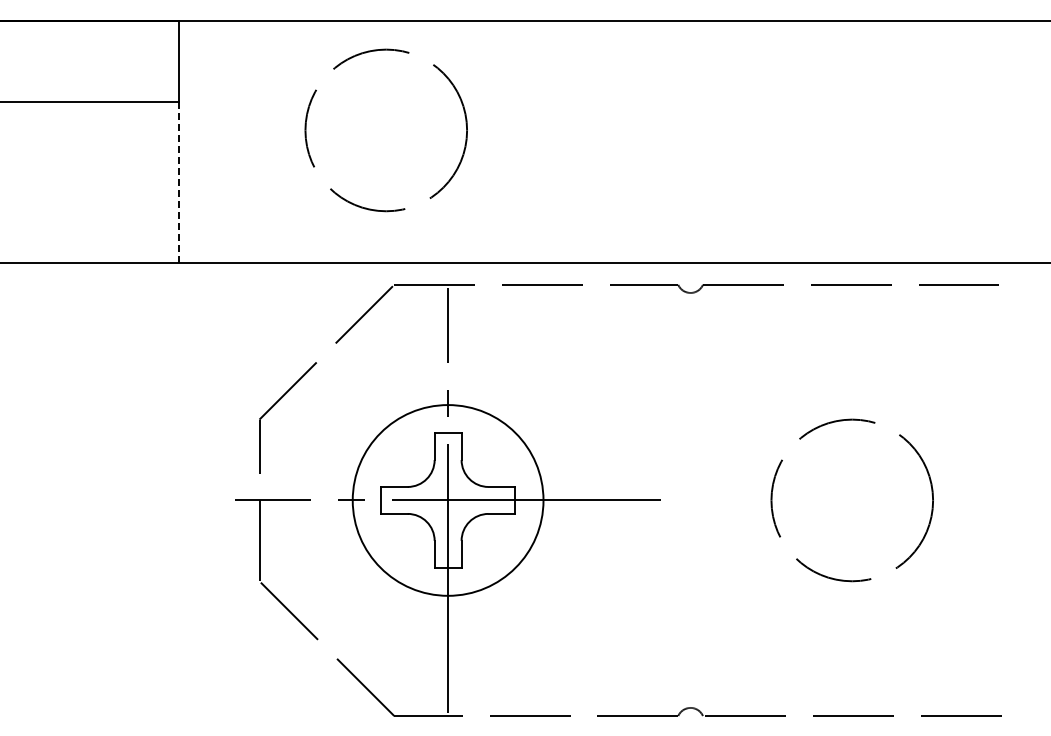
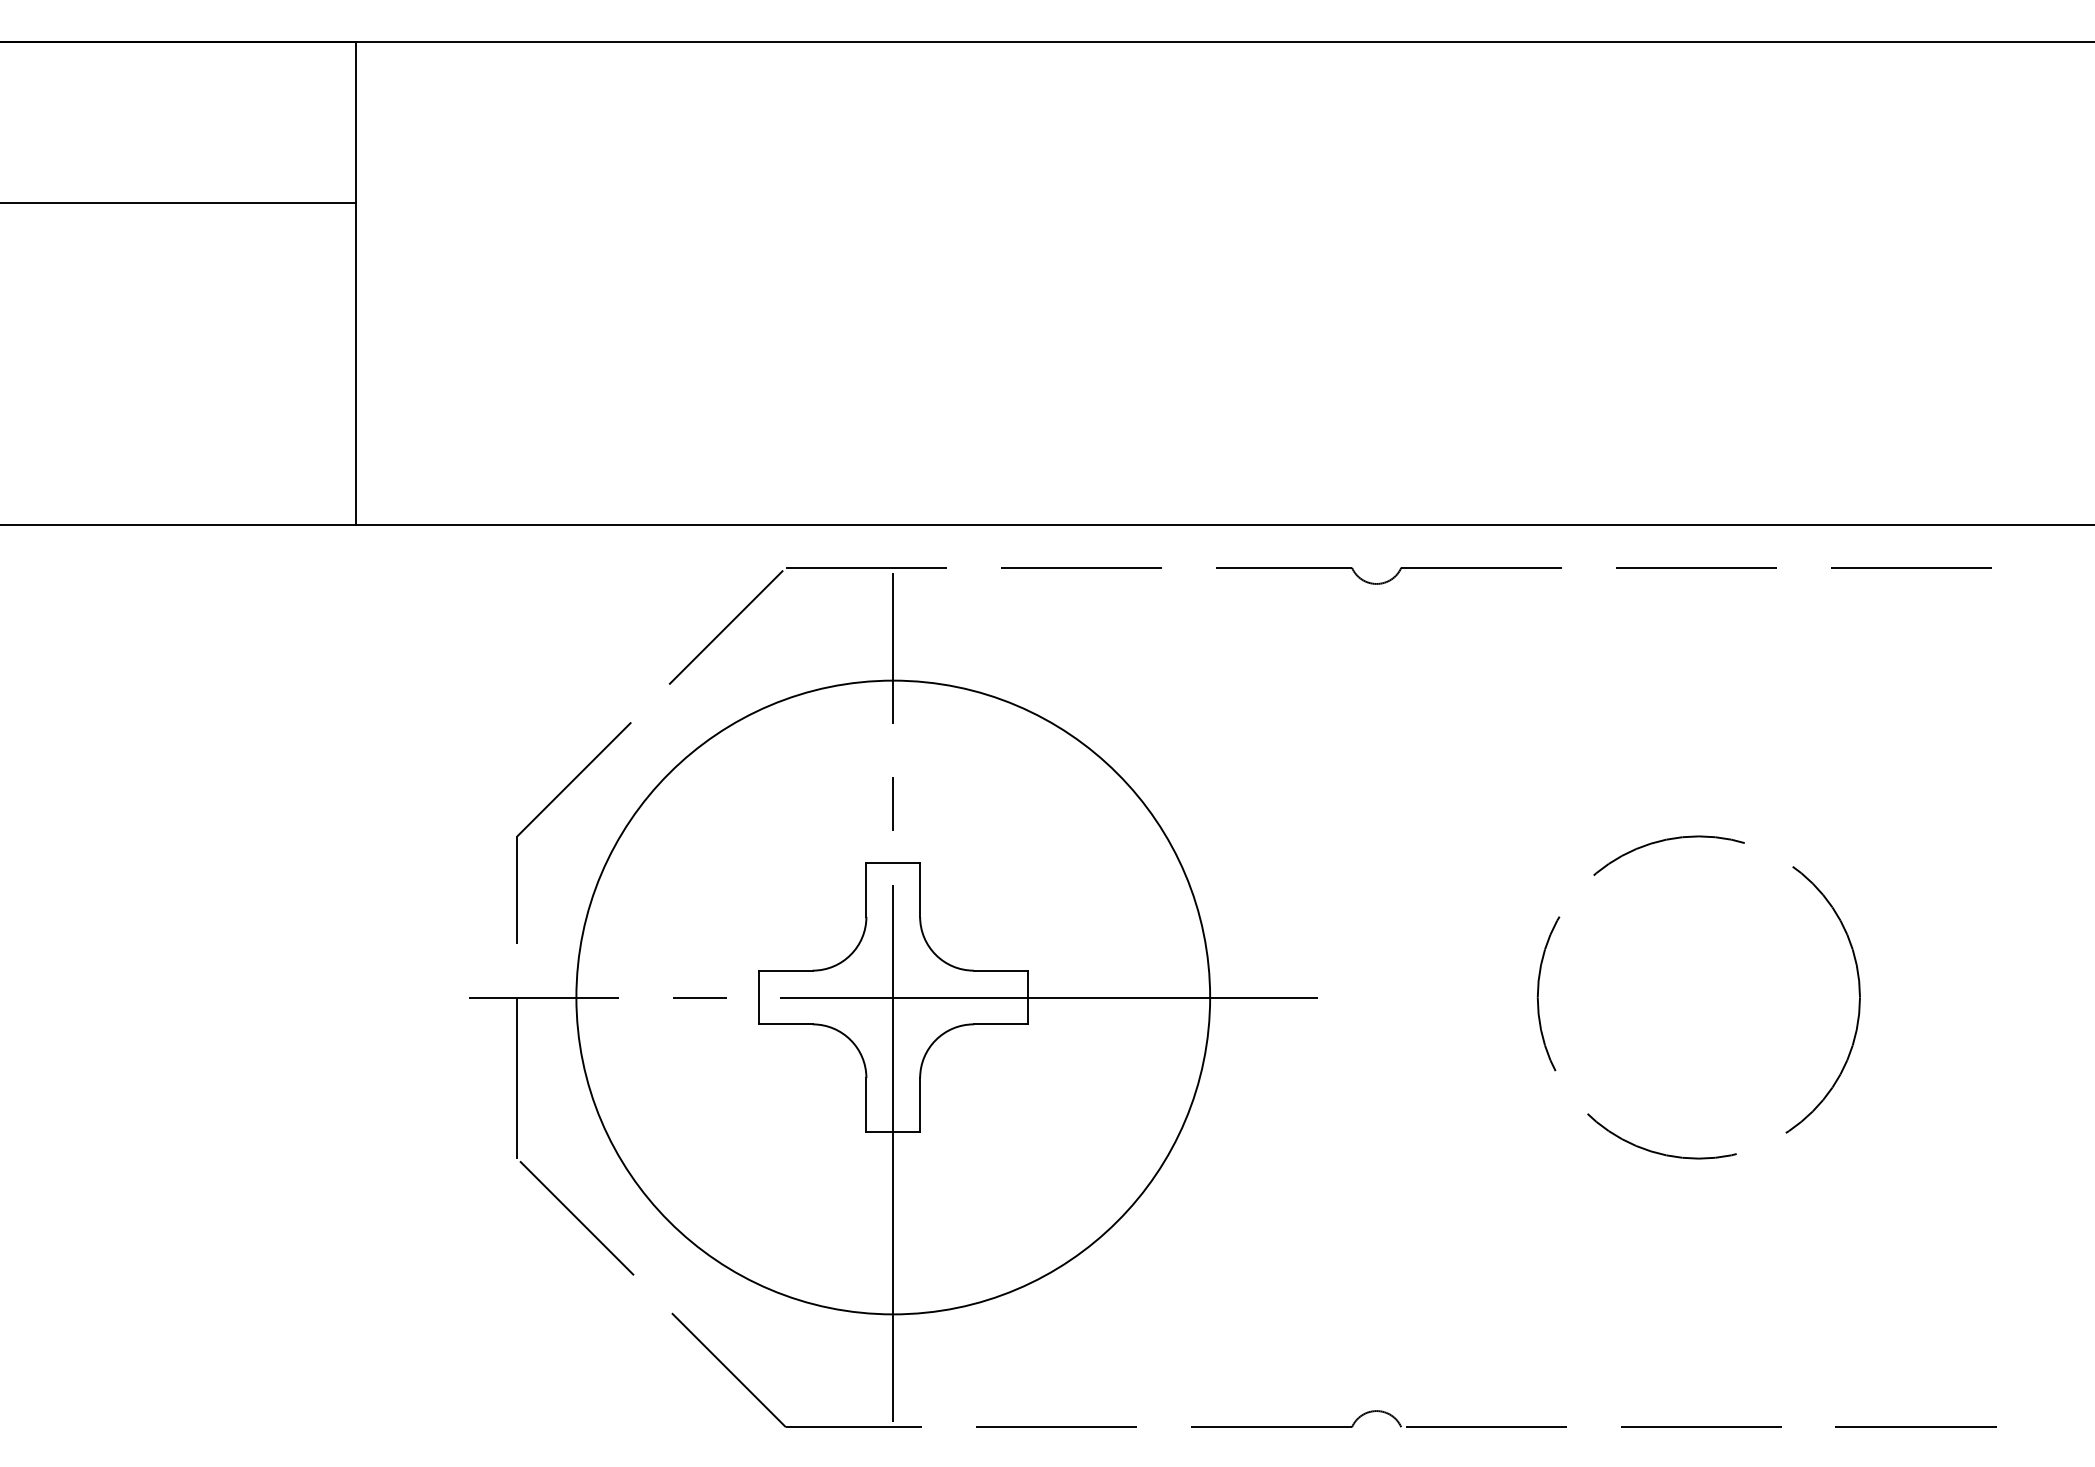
circle: (385, 130) -> (768, 260), removed
line: (178, 182) -> (355, 363), dashed -> solid
circle: (448, 500) -> (894, 997), size x1.67

